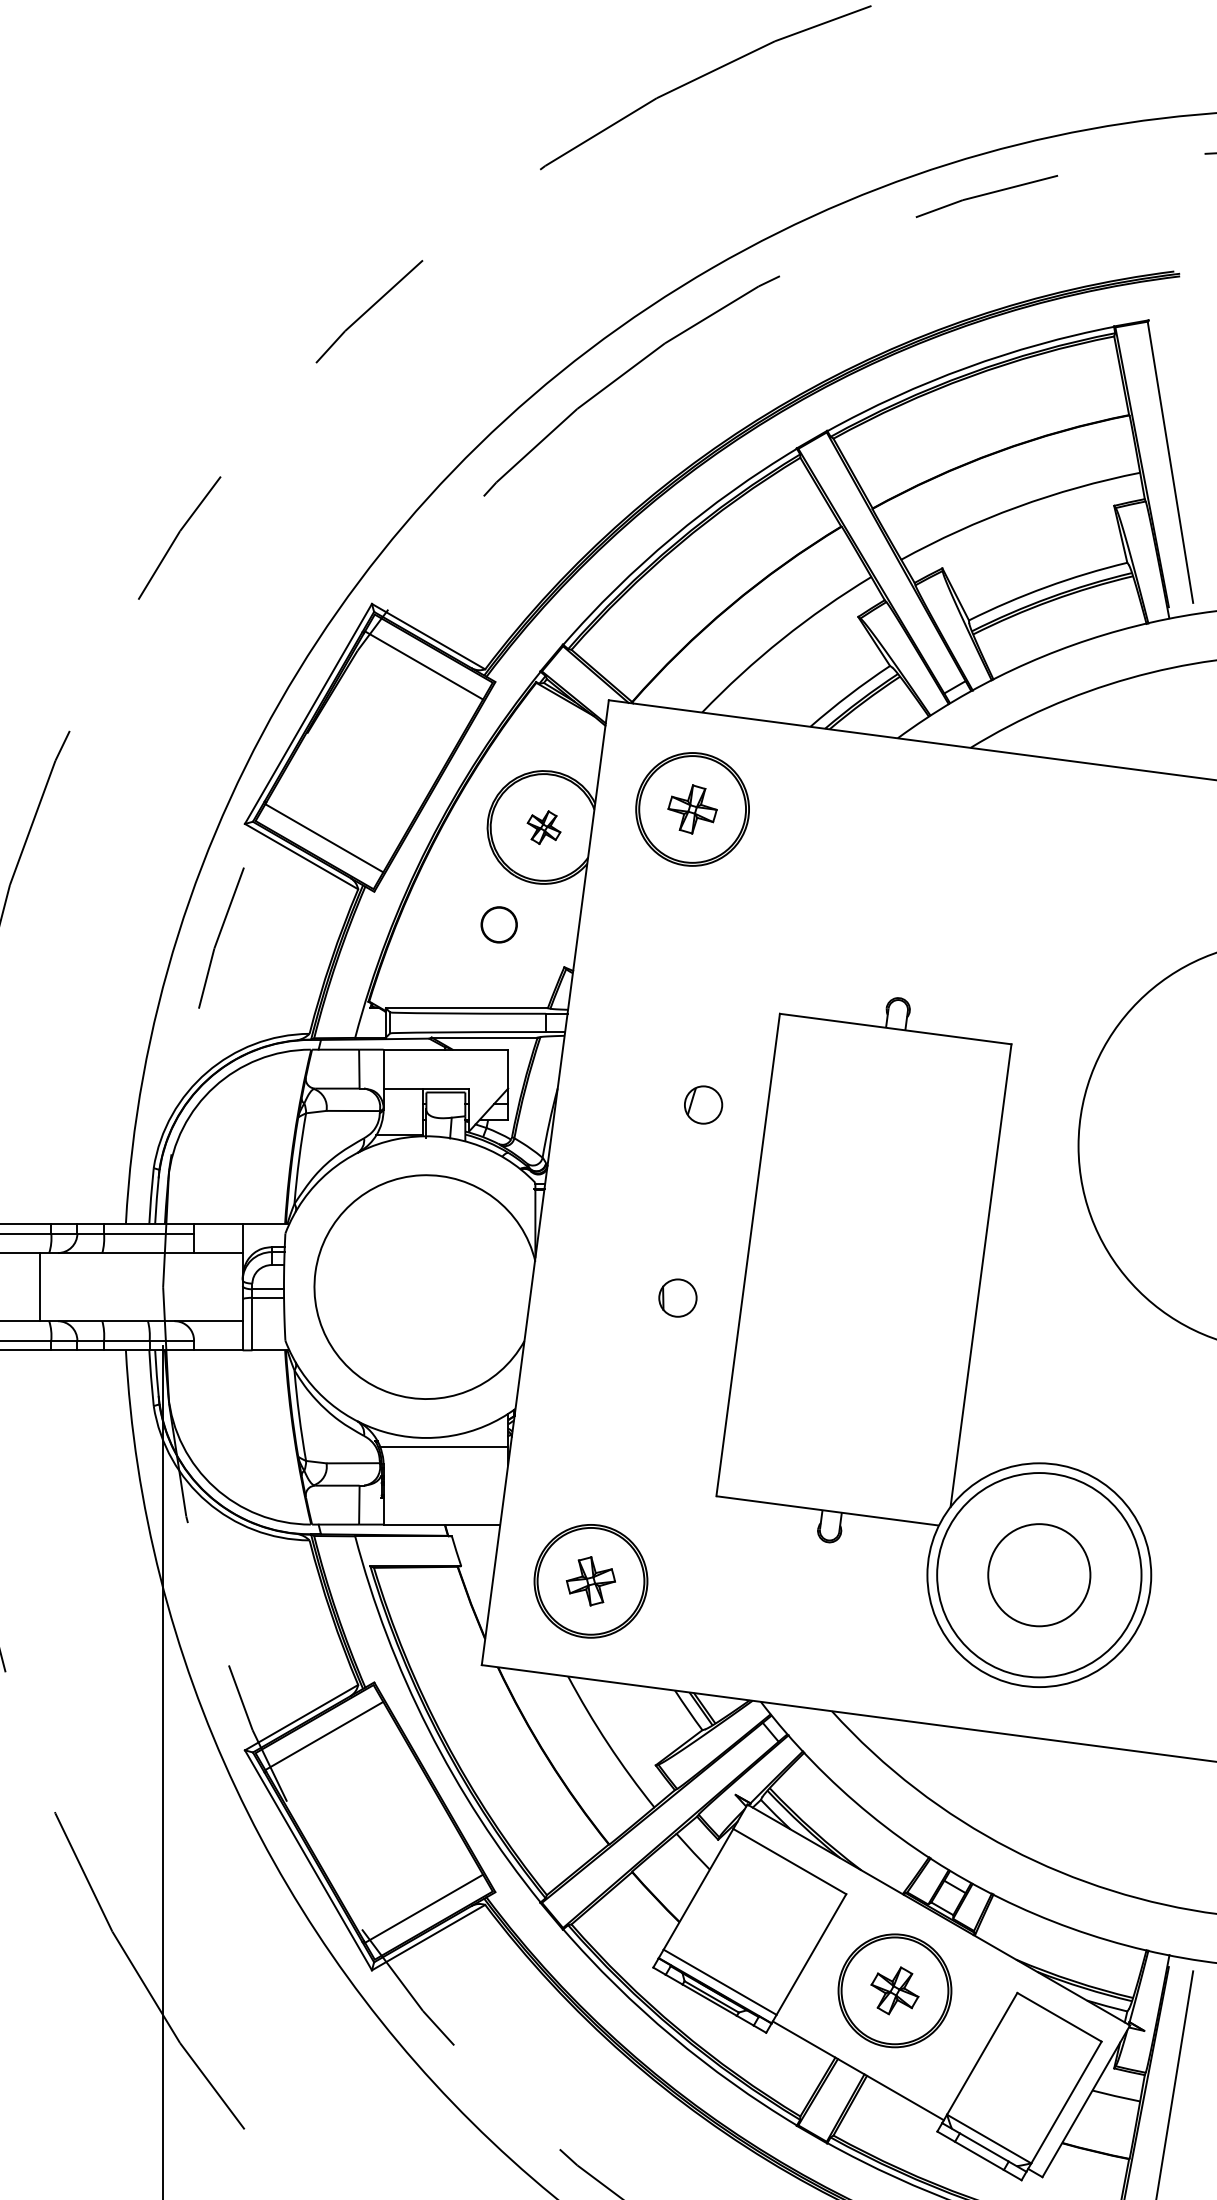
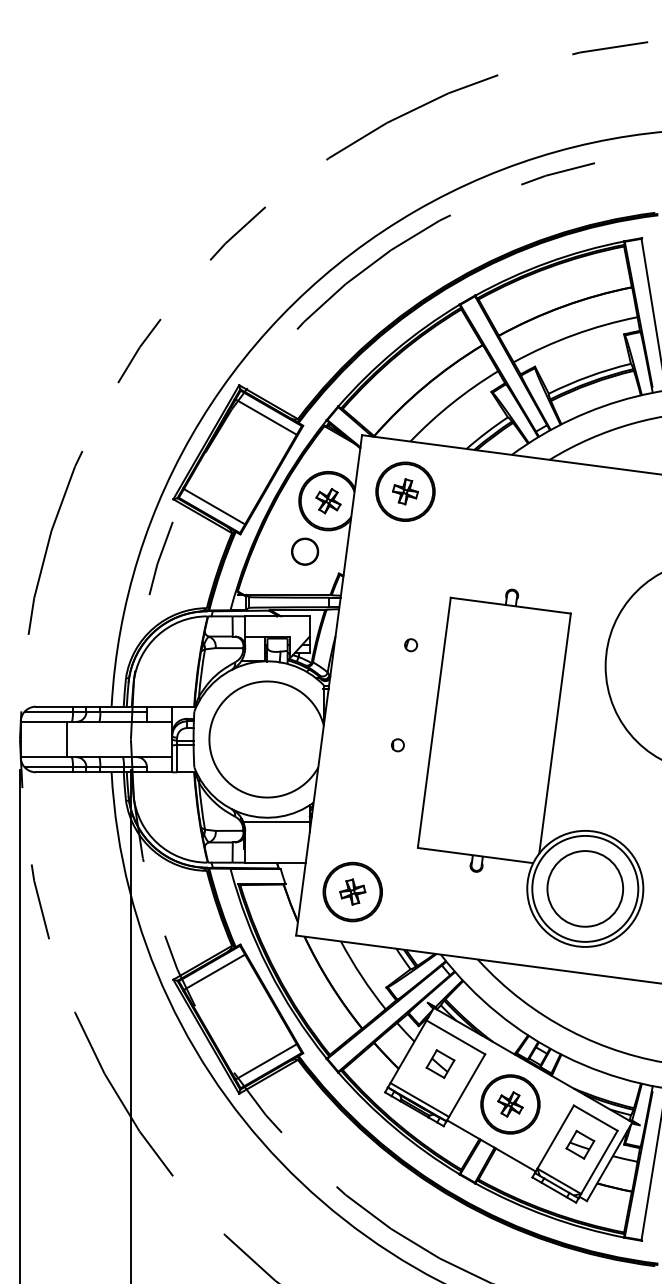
part: (544, 828) -> (328, 501), size x1.43
circle: (499, 924) -> (305, 551), size x1.43
part: (702, 1105) -> (410, 645), size x0.62
circle: (677, 1298) -> (397, 745), size x0.62
circle: (1039, 1574) -> (585, 888), size x1.43
part: (760, 1911) -> (440, 1063), added
part: (1030, 2068) -> (580, 1144), added

